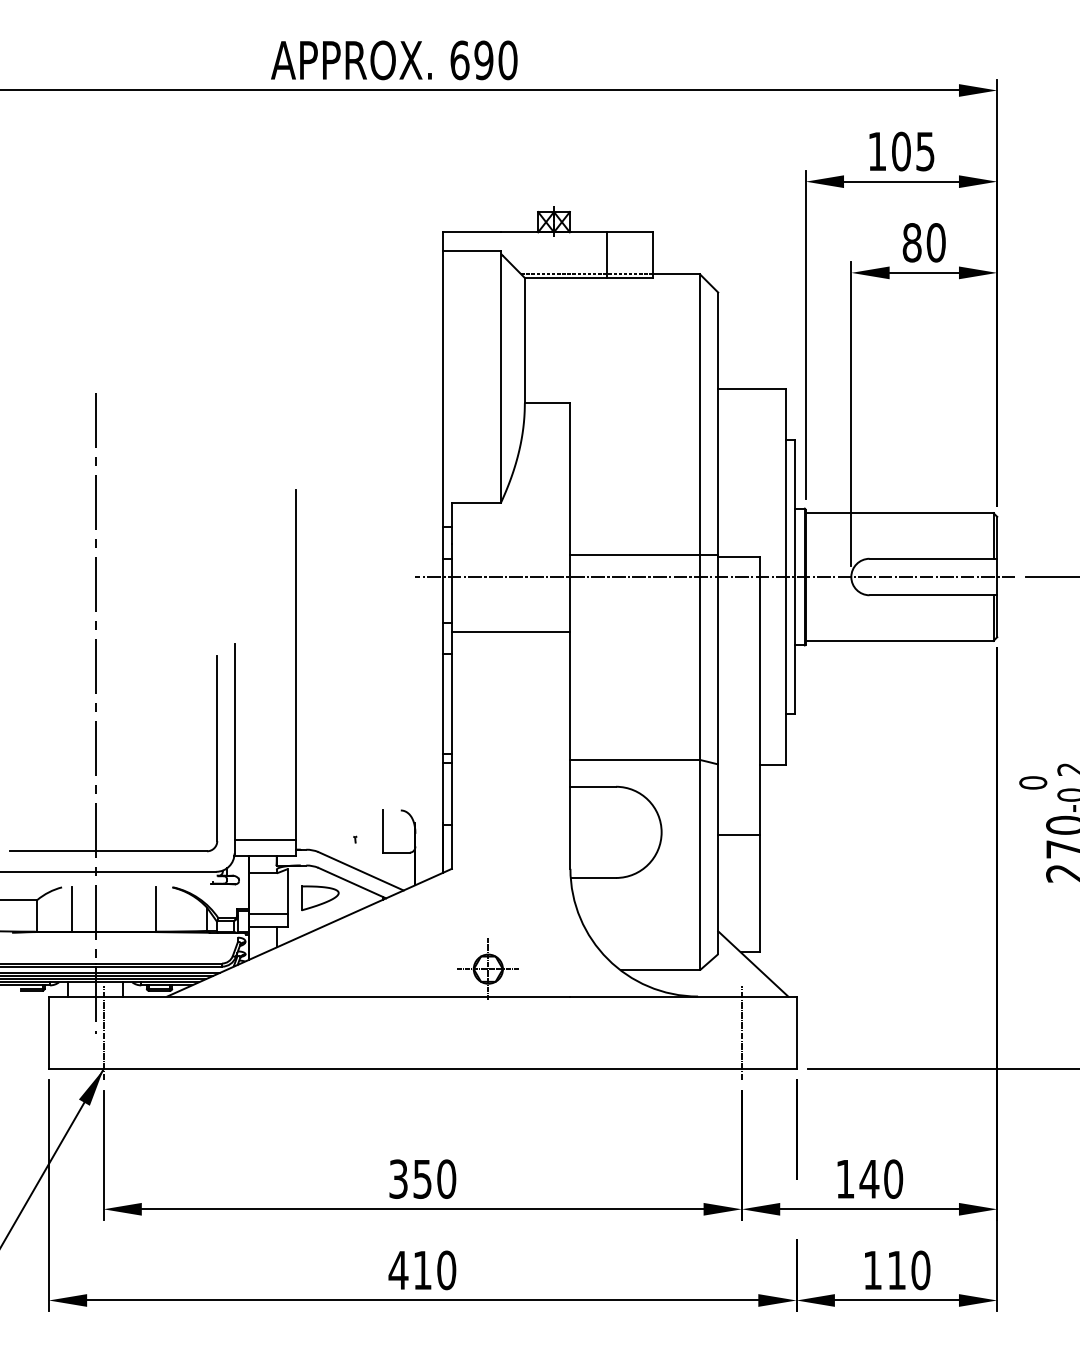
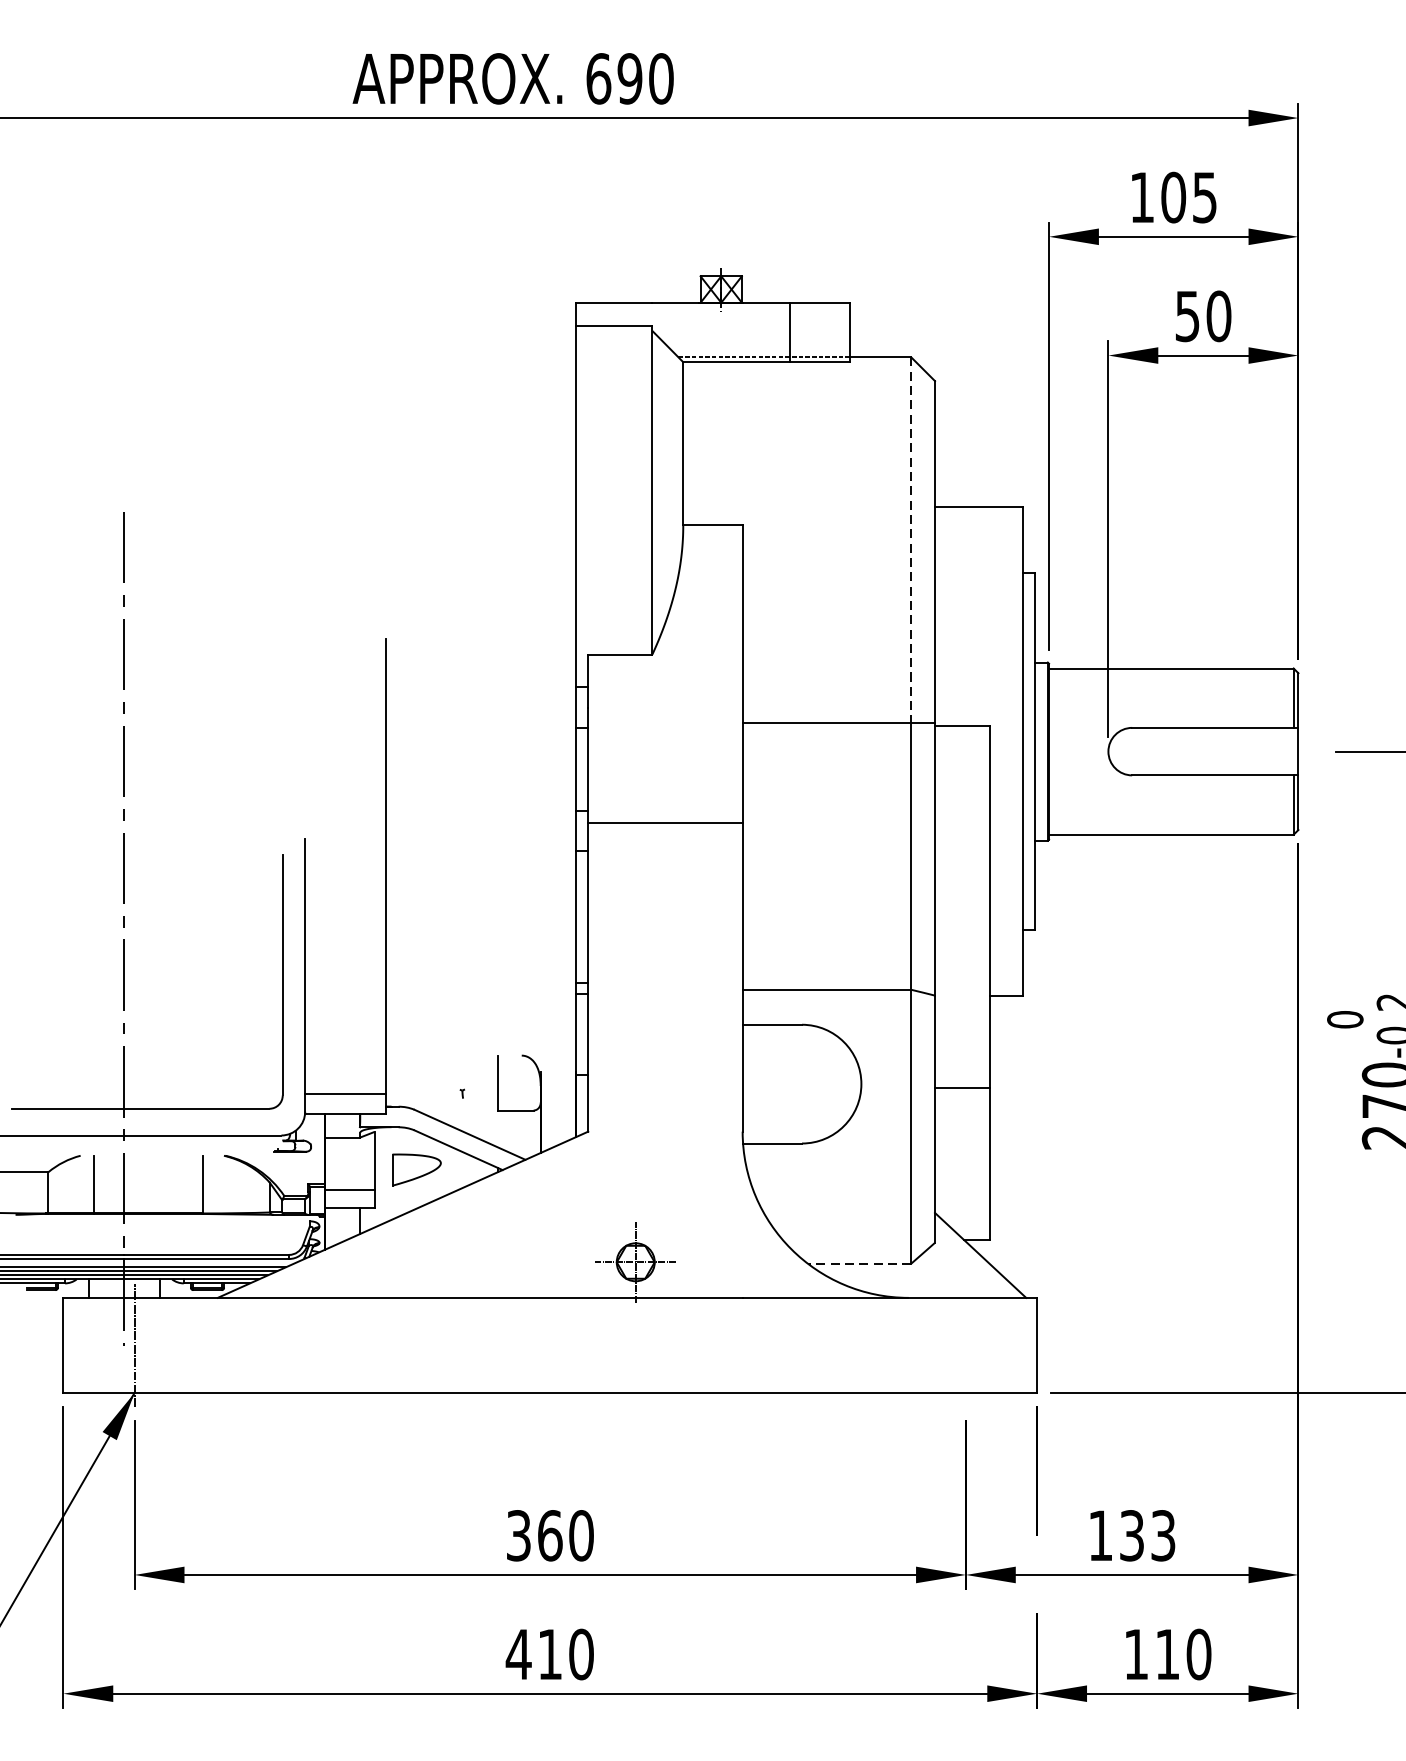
text: (911, 242) -> (1186, 315), 80 -> 50
line: (699, 415) -> (910, 541), solid -> dashed
line: (715, 577) -> (931, 752), removed
line: (660, 970) -> (859, 1263), solid -> dashed
line: (741, 1032) -> (965, 1344), removed
text: (422, 1178) -> (549, 1534), 350 -> 360
text: (881, 1178) -> (1147, 1534), 140 -> 133

